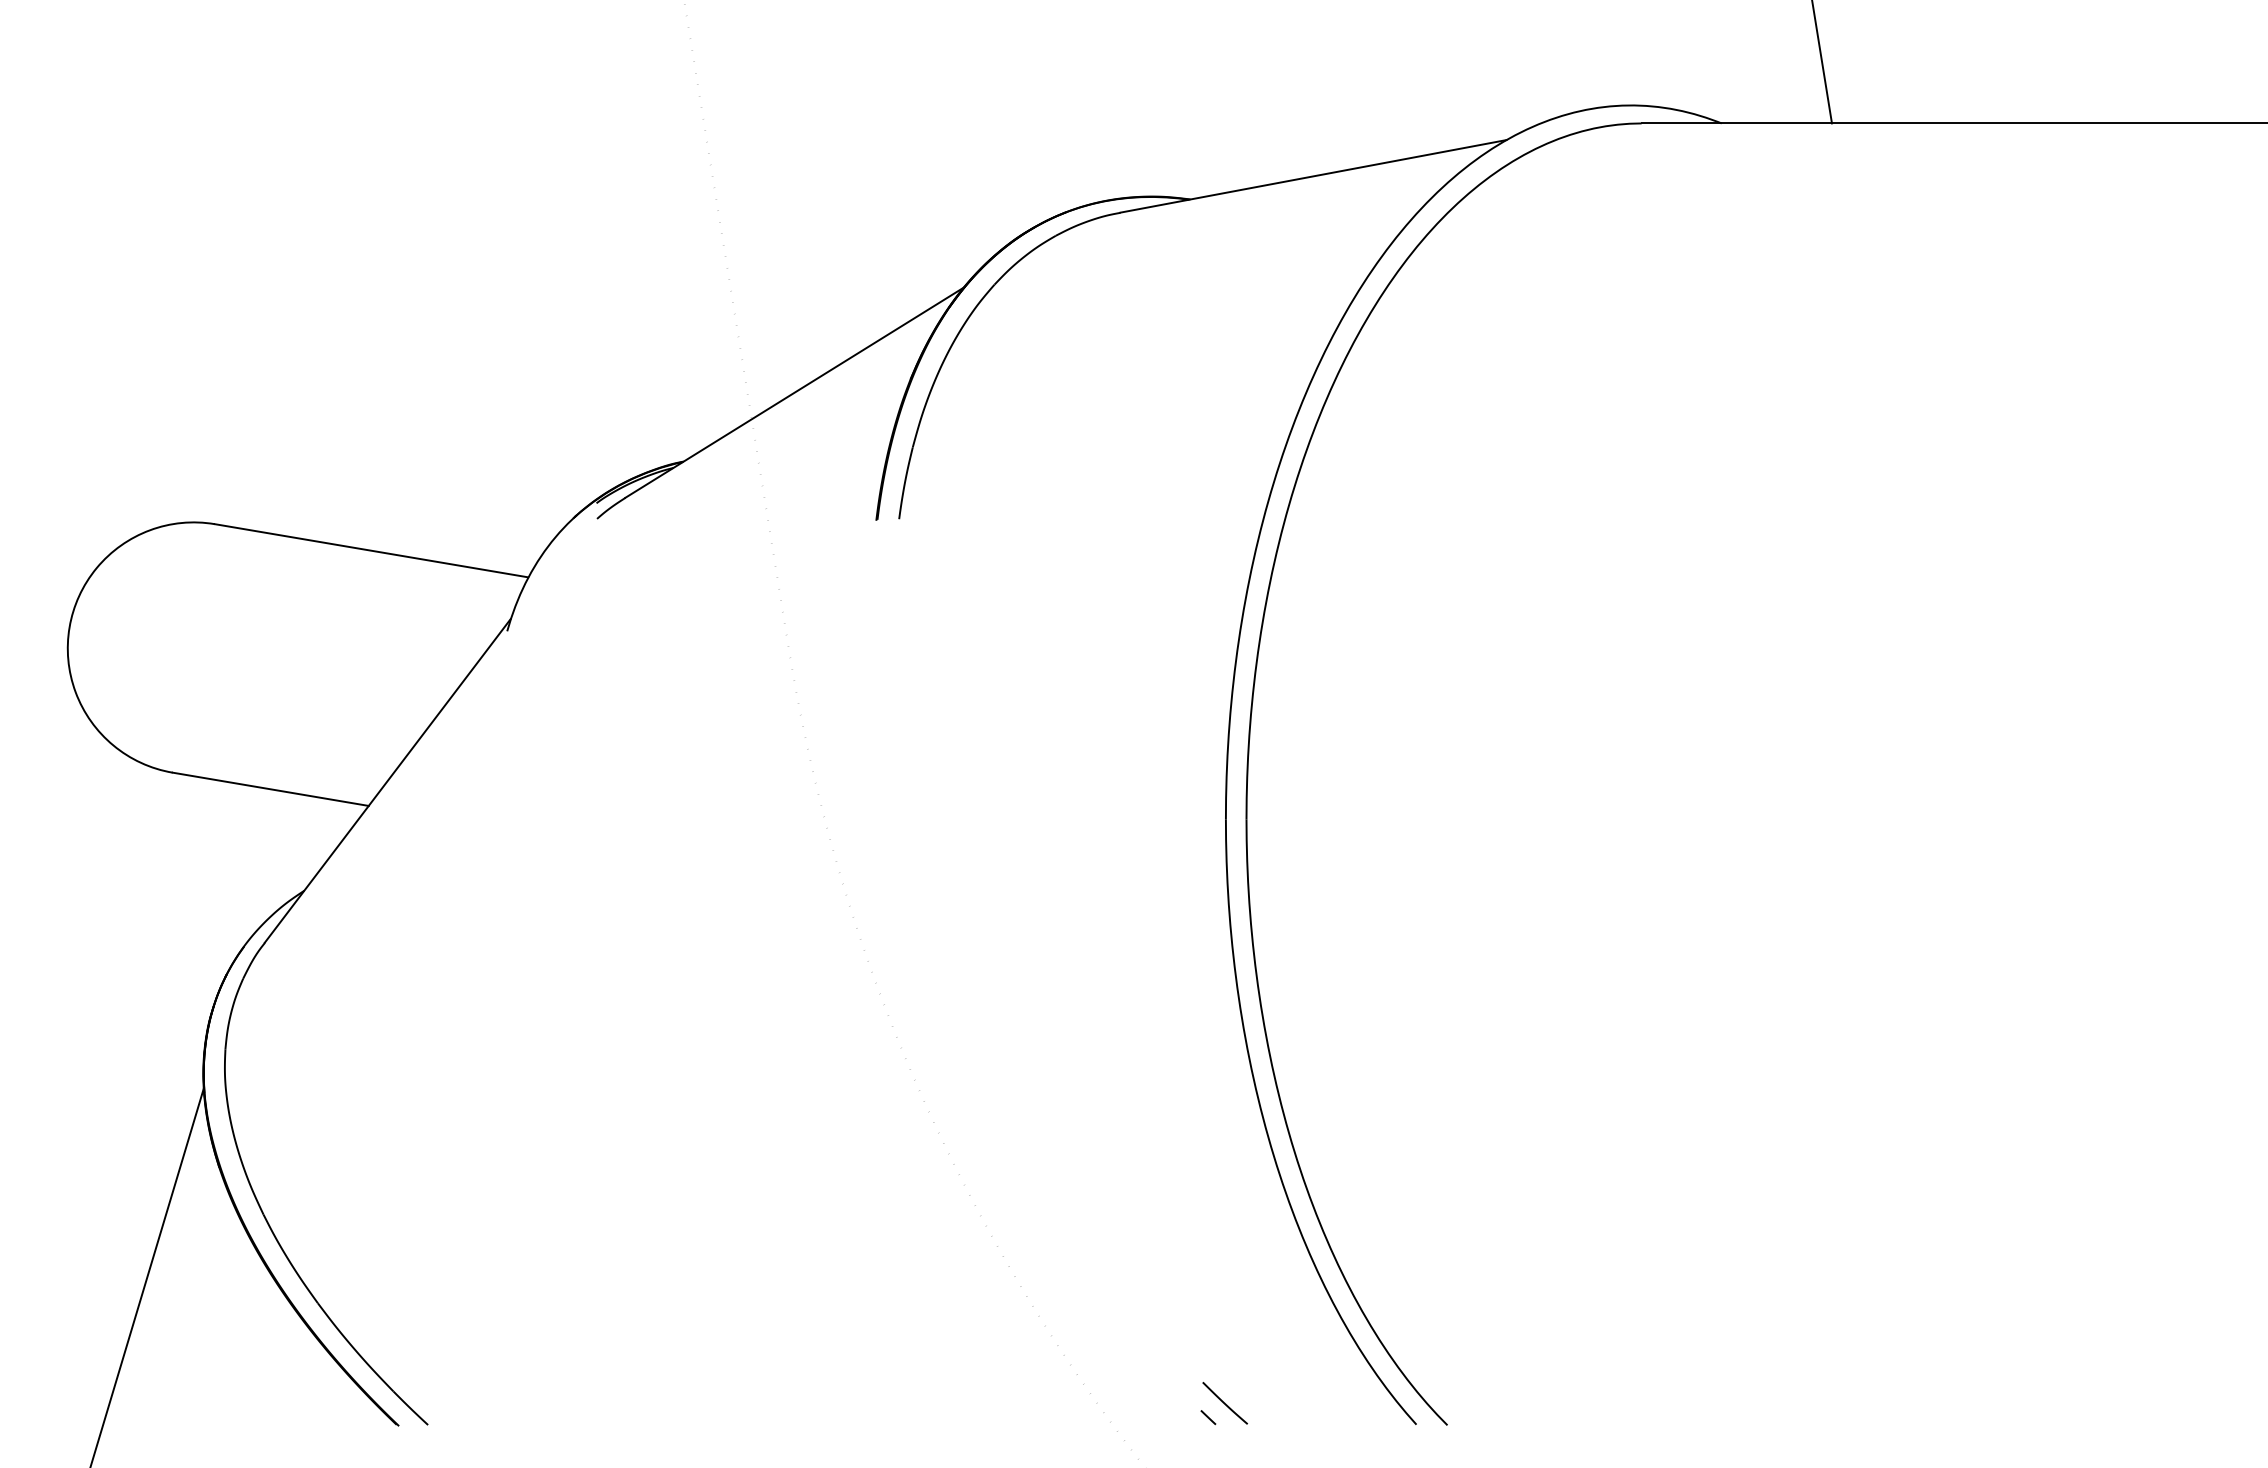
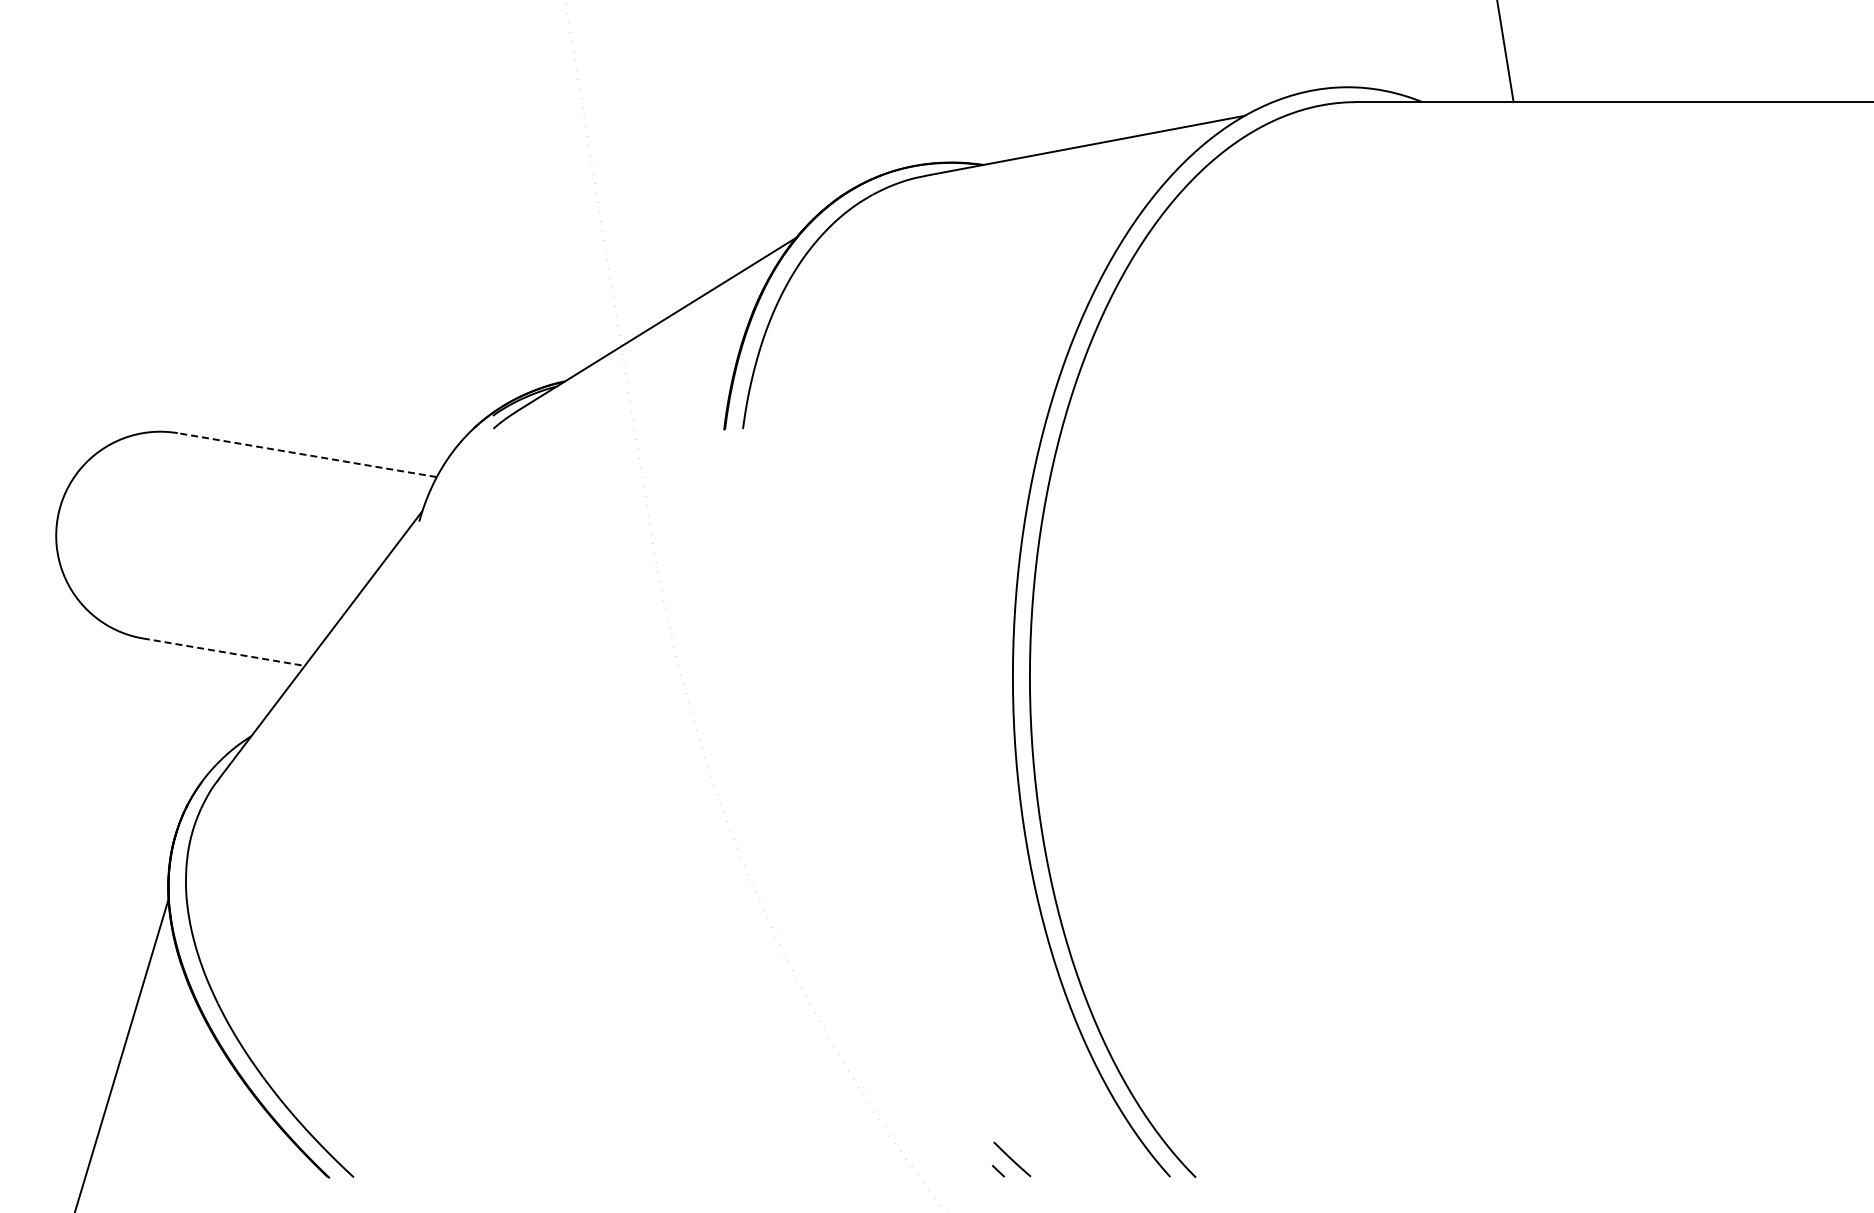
line: (370, 551) -> (306, 455), solid -> dashed
line: (271, 789) -> (224, 652), solid -> dashed

